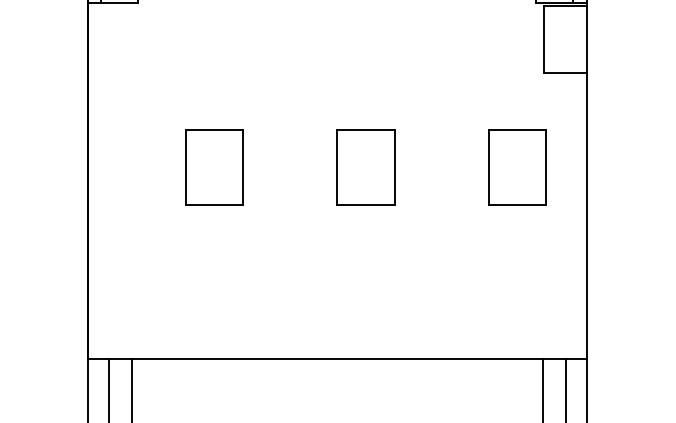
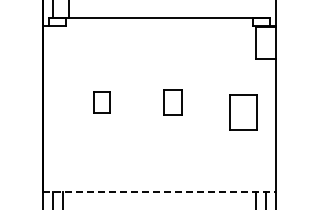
part: (213, 166) -> (101, 102), size x0.6
part: (365, 166) -> (172, 102), size x0.7
part: (517, 166) -> (243, 112), moved
line: (337, 359) -> (159, 192), solid -> dashed

